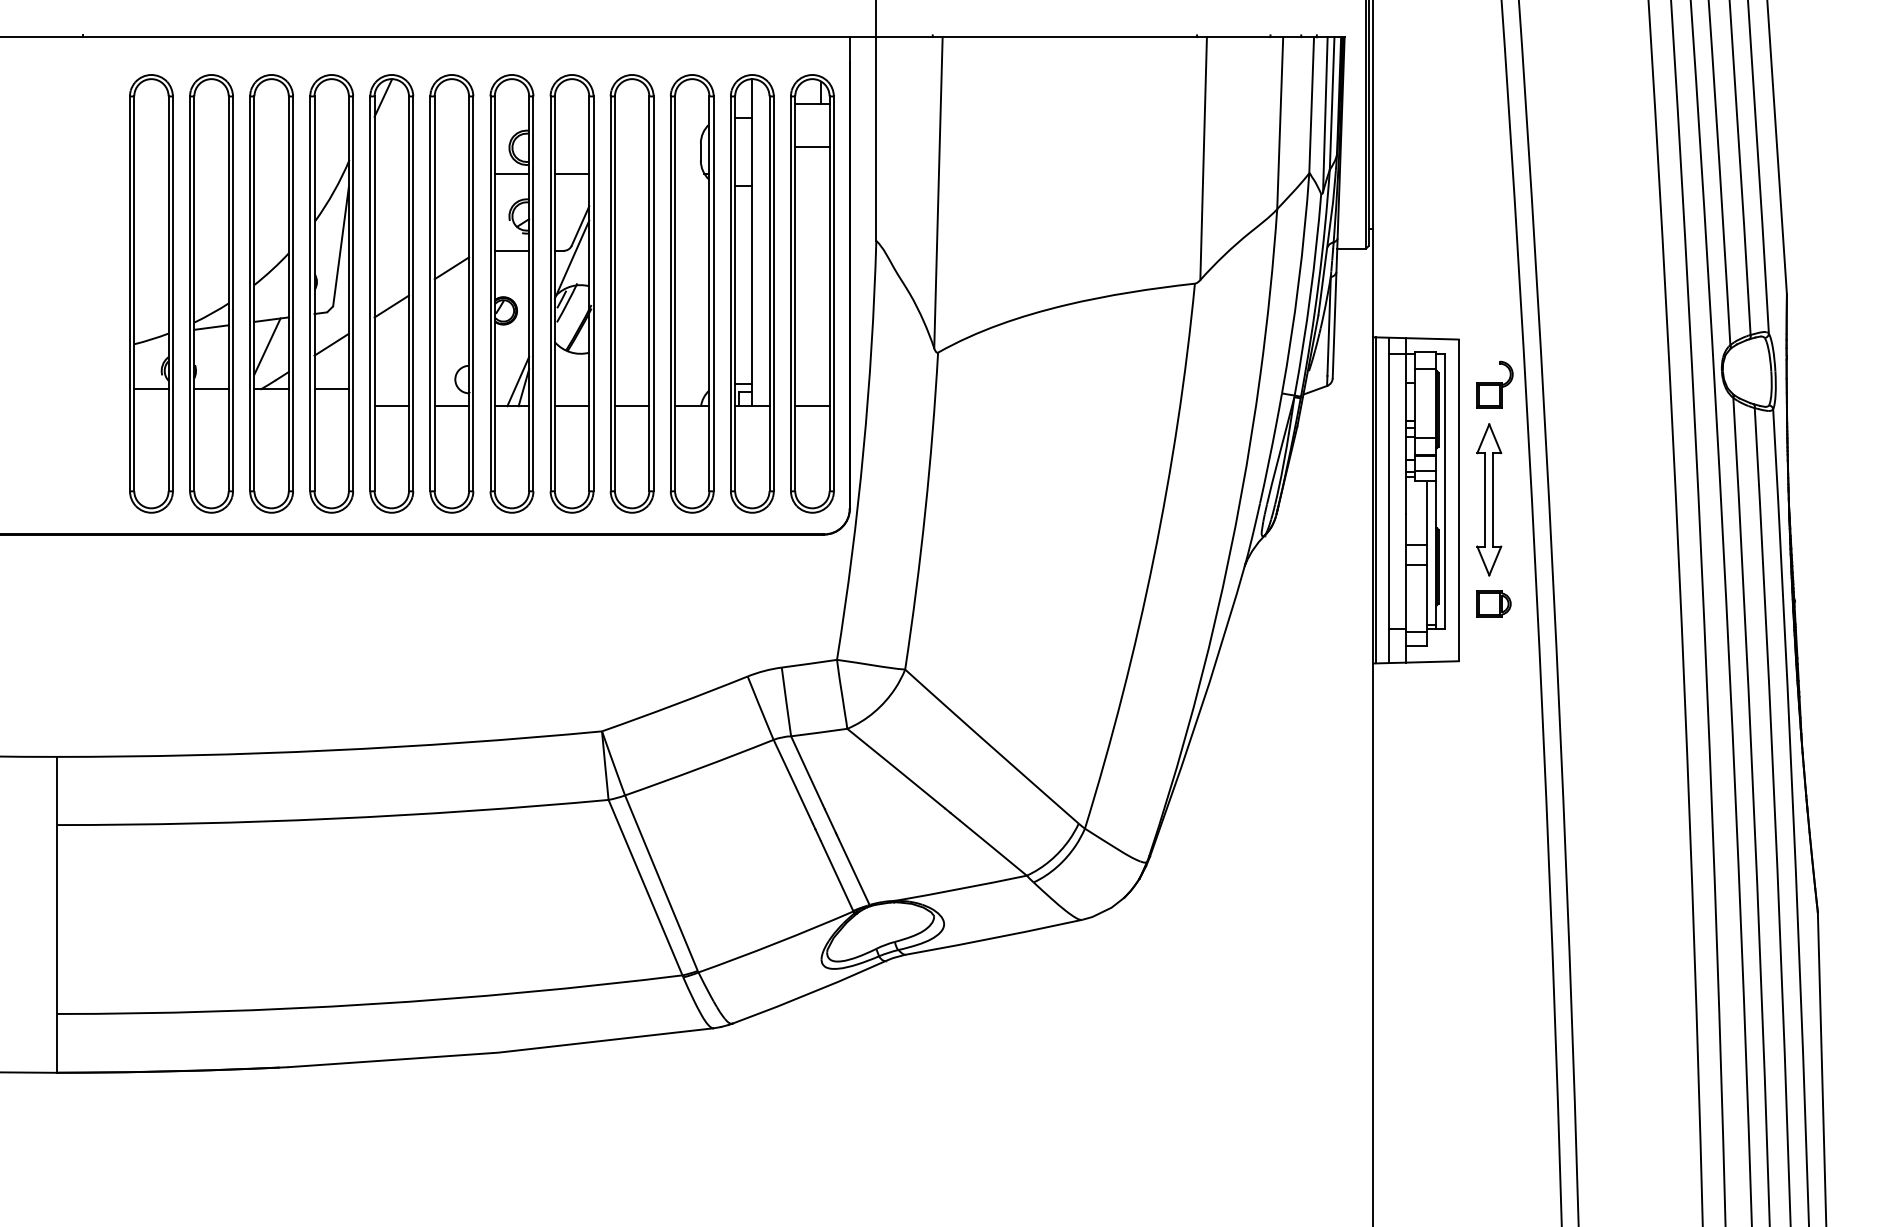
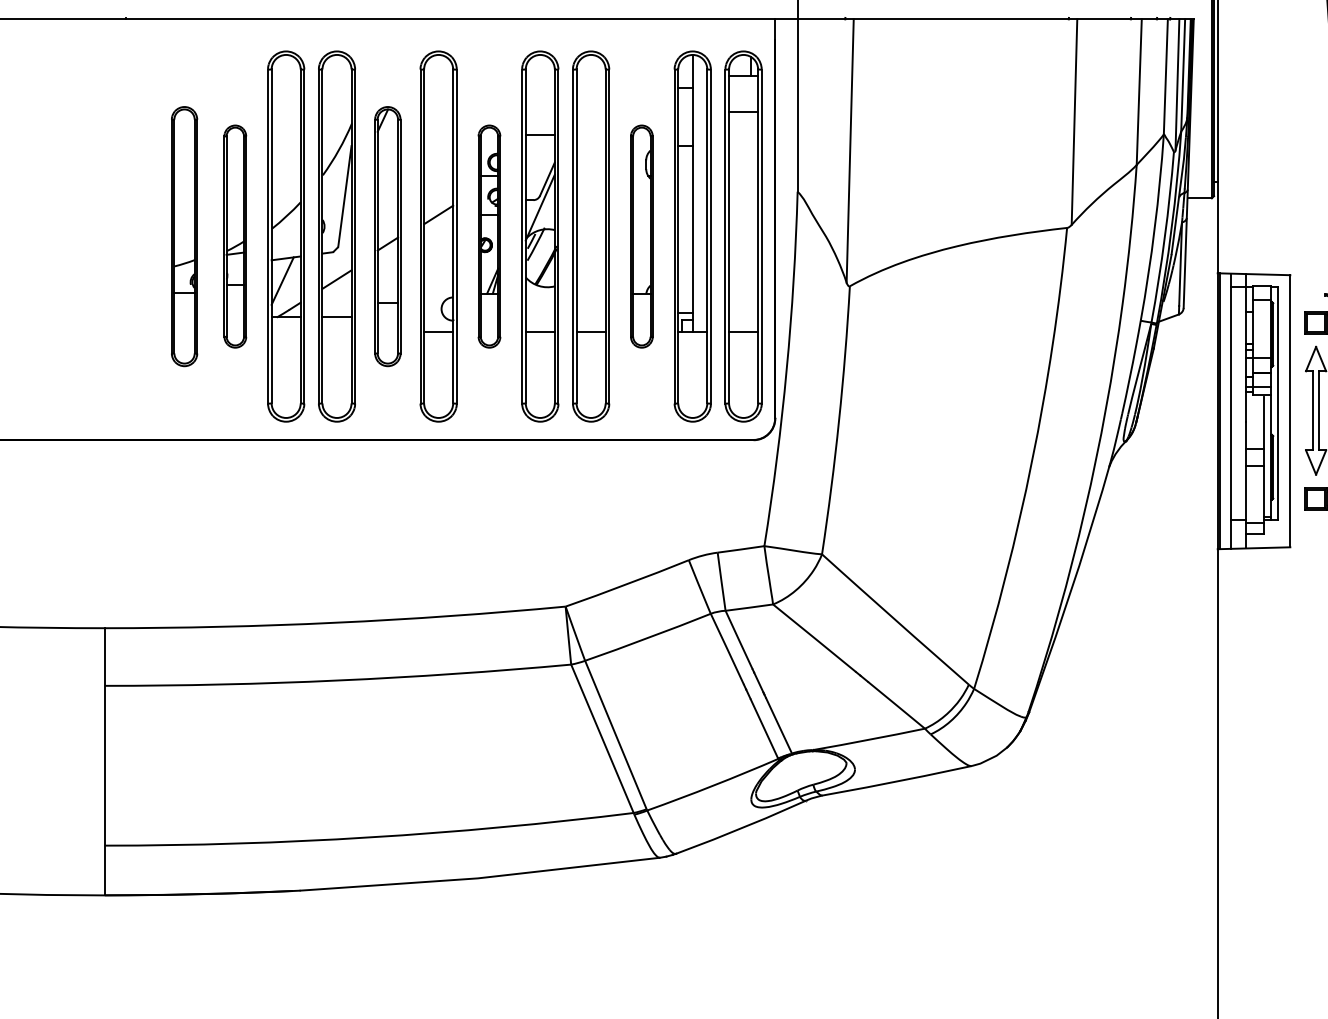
part: (151, 293) -> (184, 236), size x0.7
part: (211, 293) -> (235, 236), size x0.6
part: (391, 293) -> (387, 236), size x0.7
part: (511, 293) -> (489, 236), size x0.6
part: (691, 293) -> (641, 236), size x0.6

